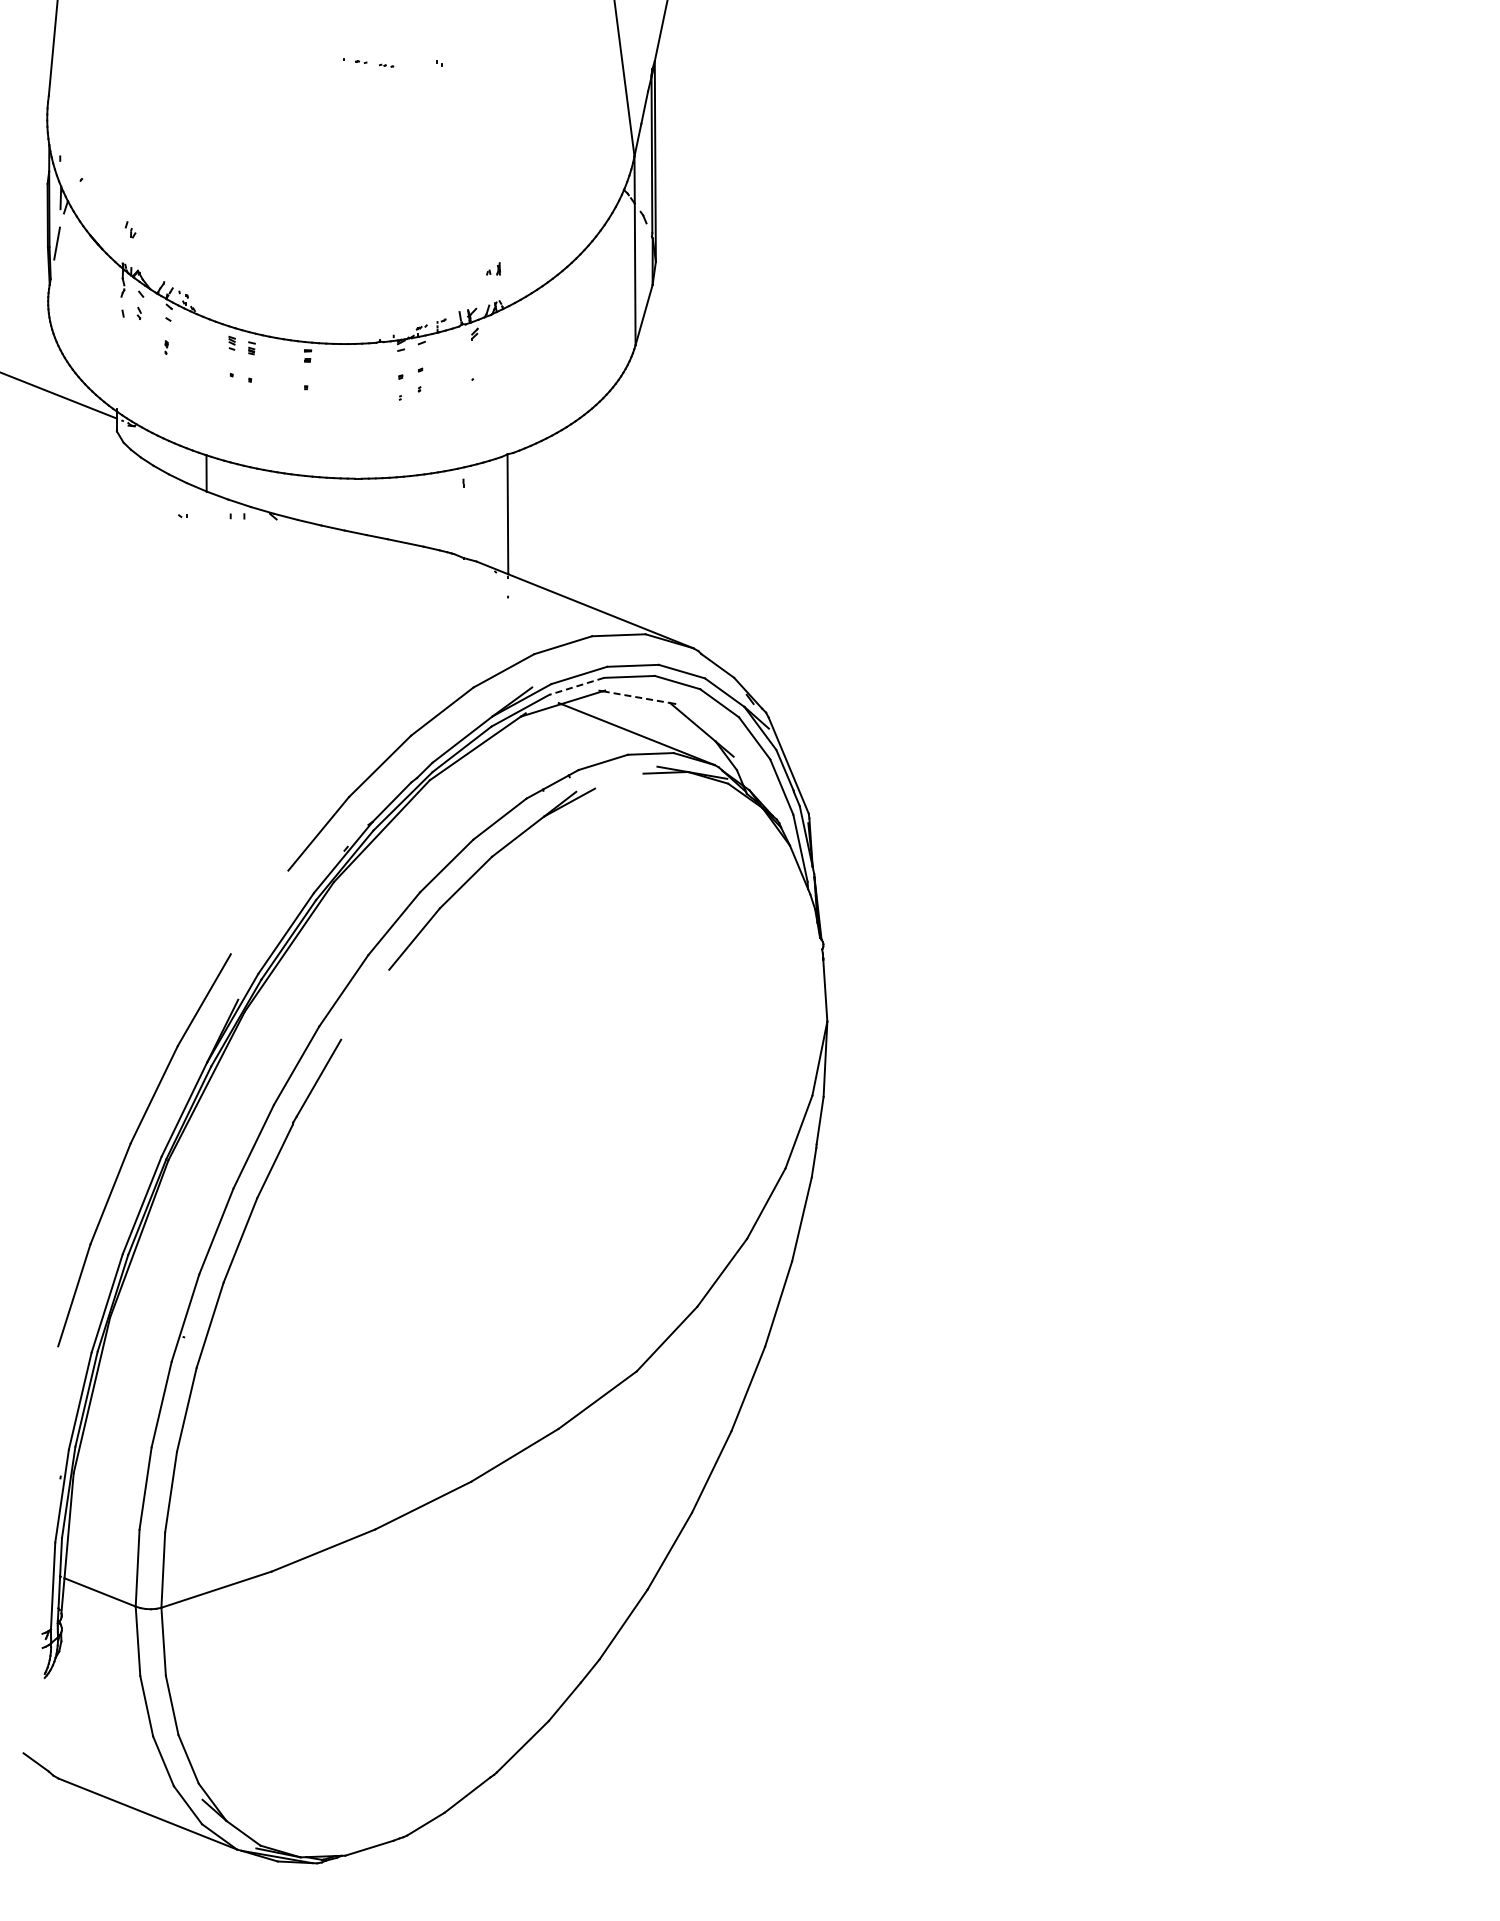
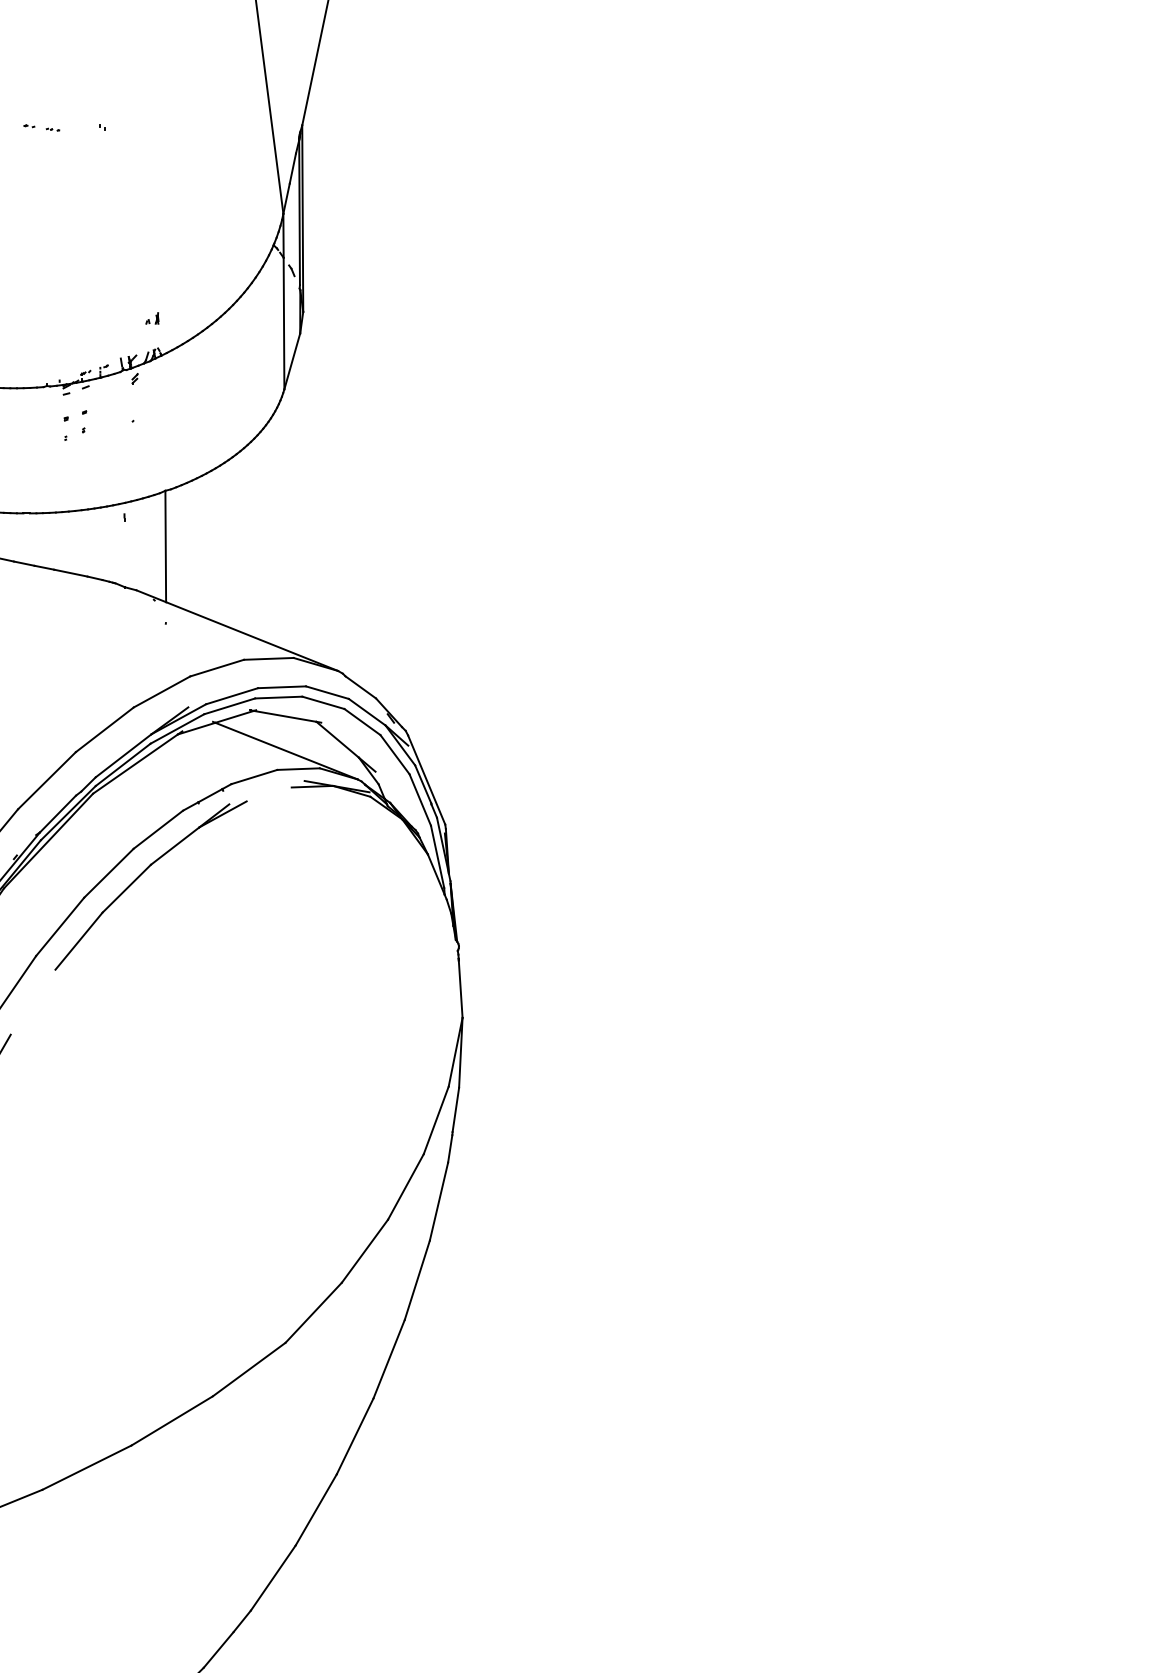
line: (576, 686) -> (229, 706), dashed -> solid
line: (636, 697) -> (285, 716), dashed -> solid

